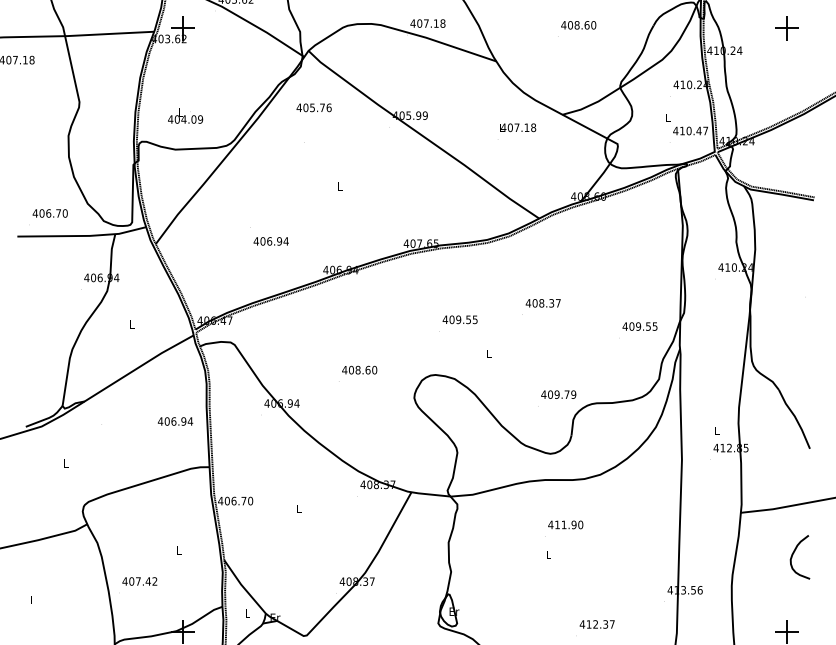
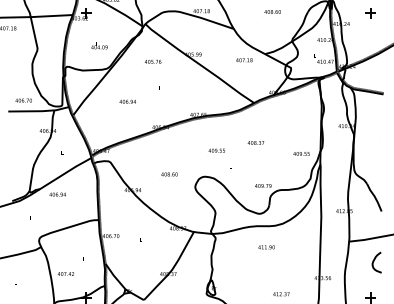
text: (312, 107) -> (152, 61), moved
text: (185, 115) -> (99, 45), moved
text: (270, 240) -> (127, 101), moved
text: (174, 421) -> (57, 194), moved

